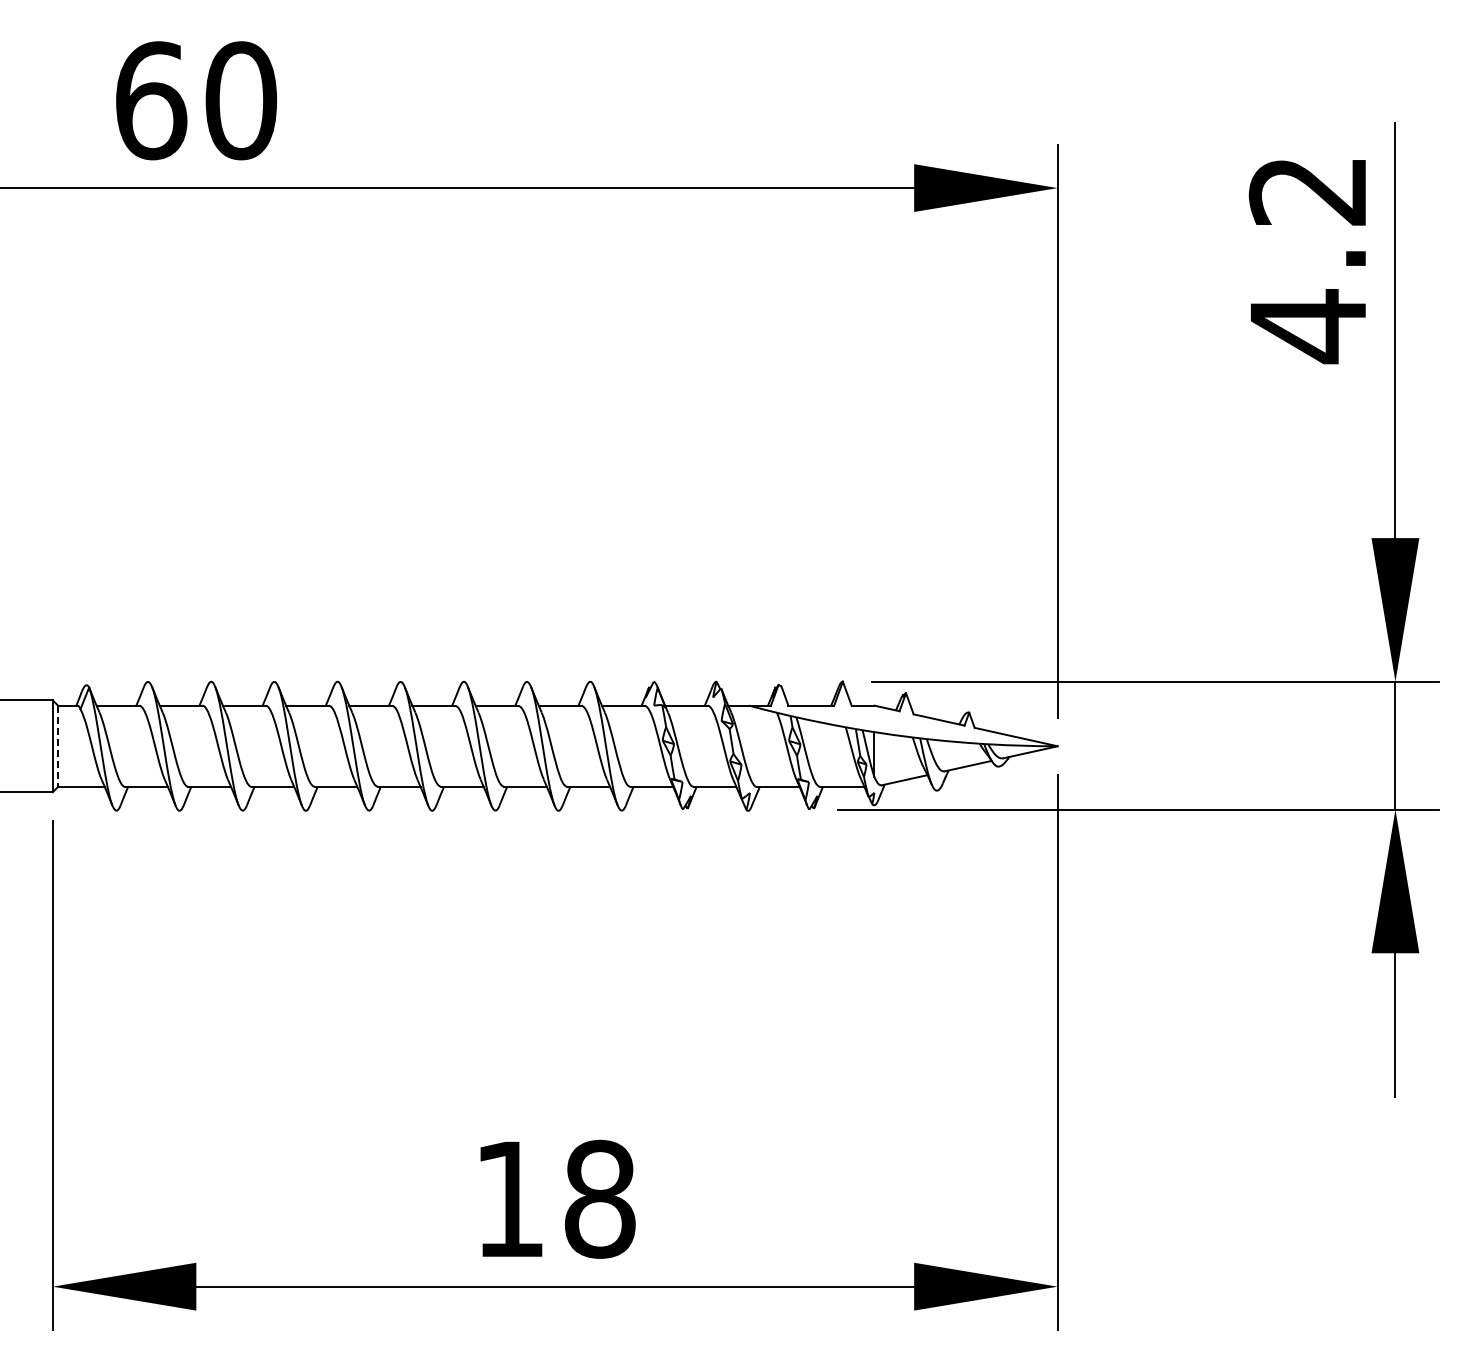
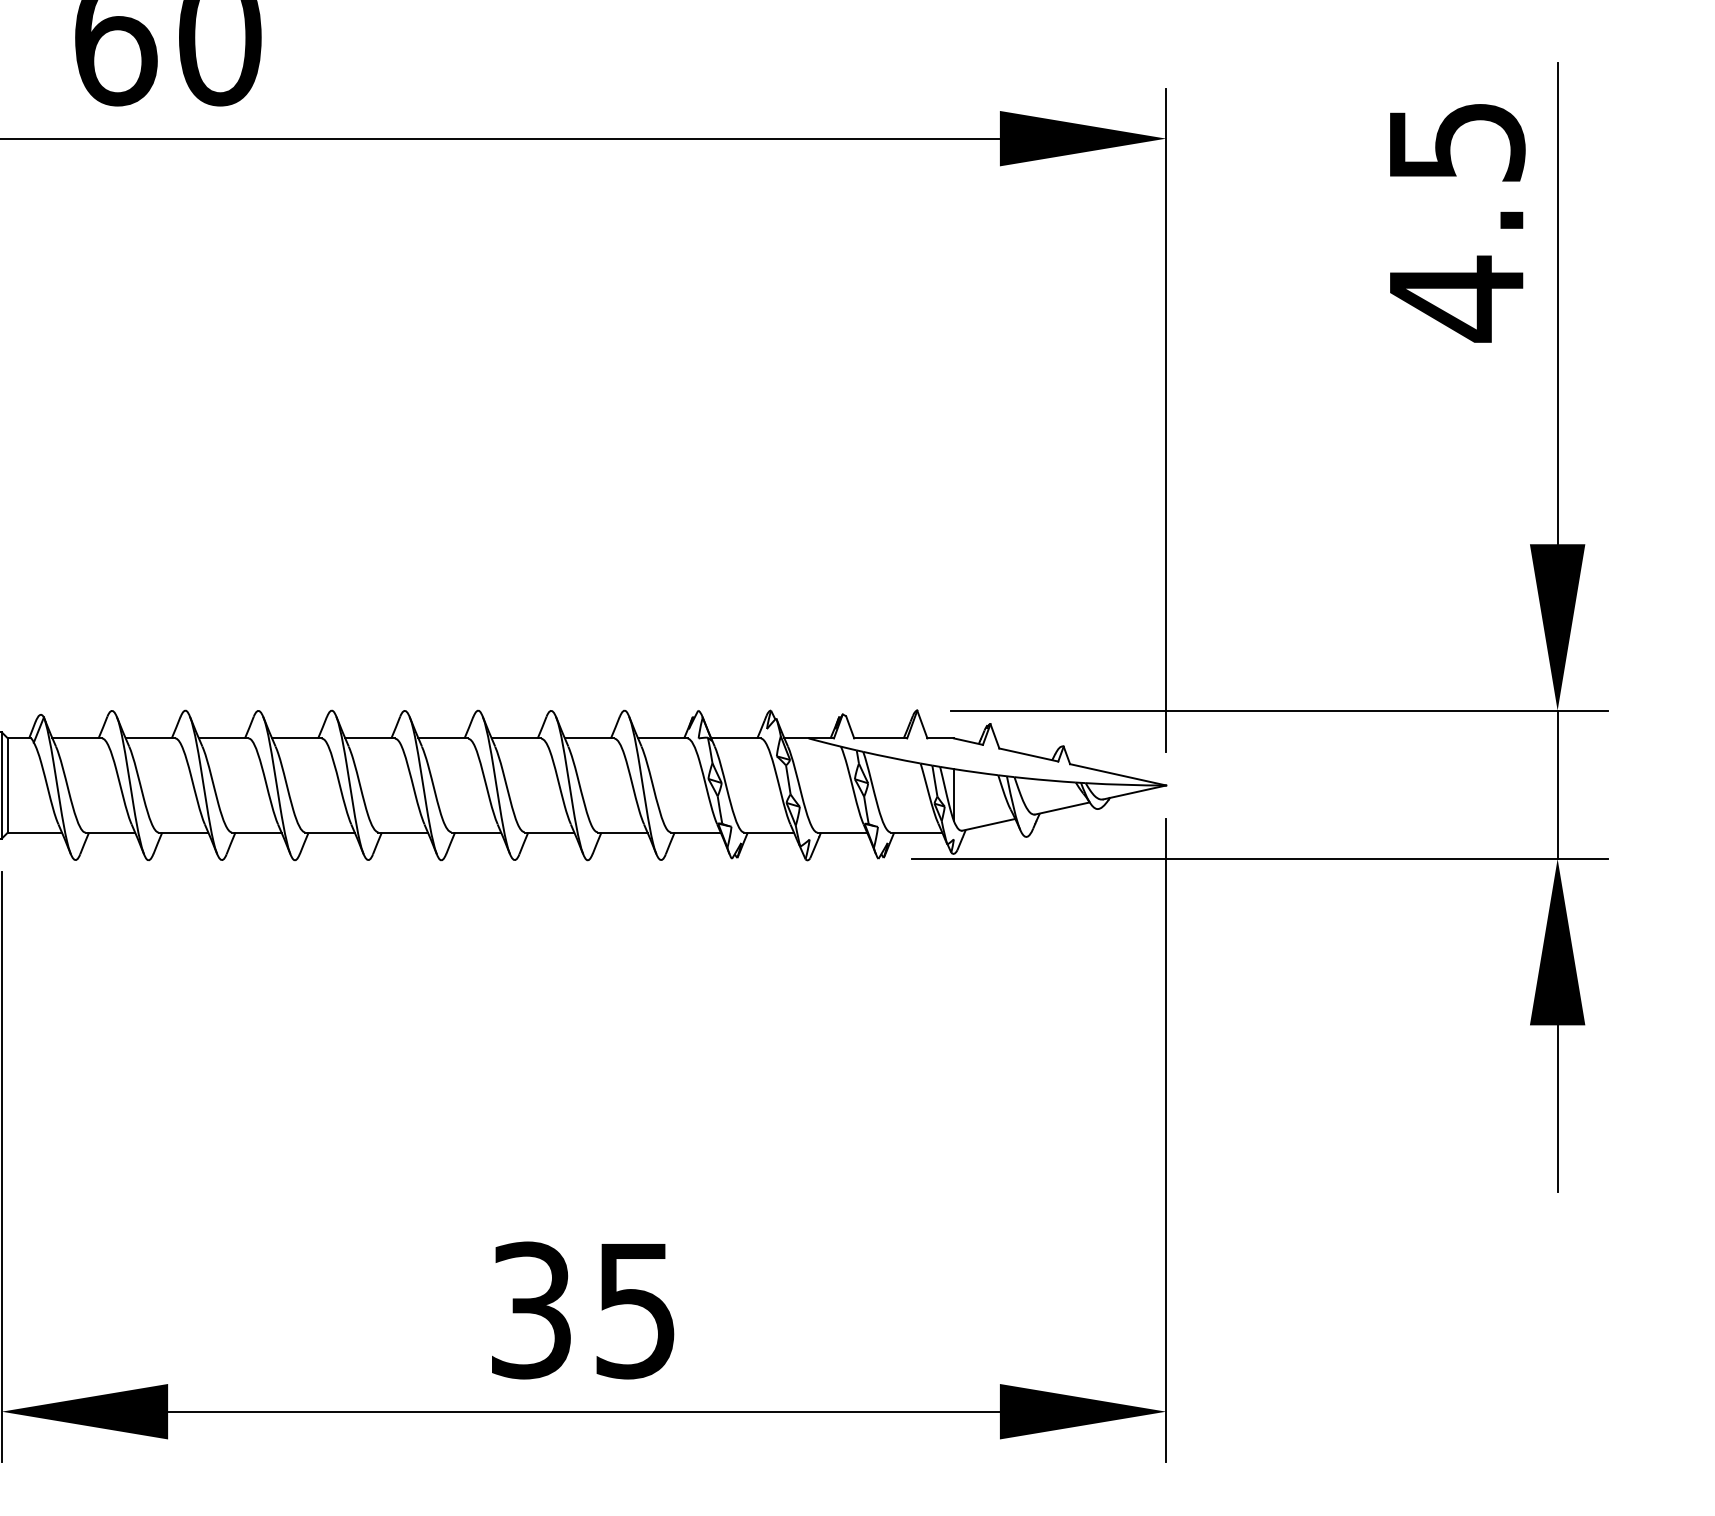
text: (1307, 191) -> (1455, 142), 4.2 -> 4.5
line: (58, 746) -> (8, 785), dashed -> solid
text: (555, 1198) -> (584, 1309), 18 -> 35

